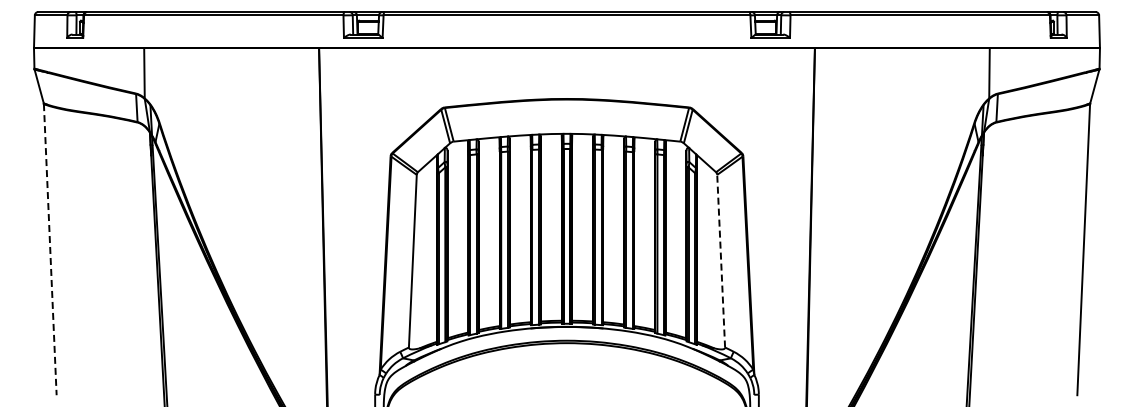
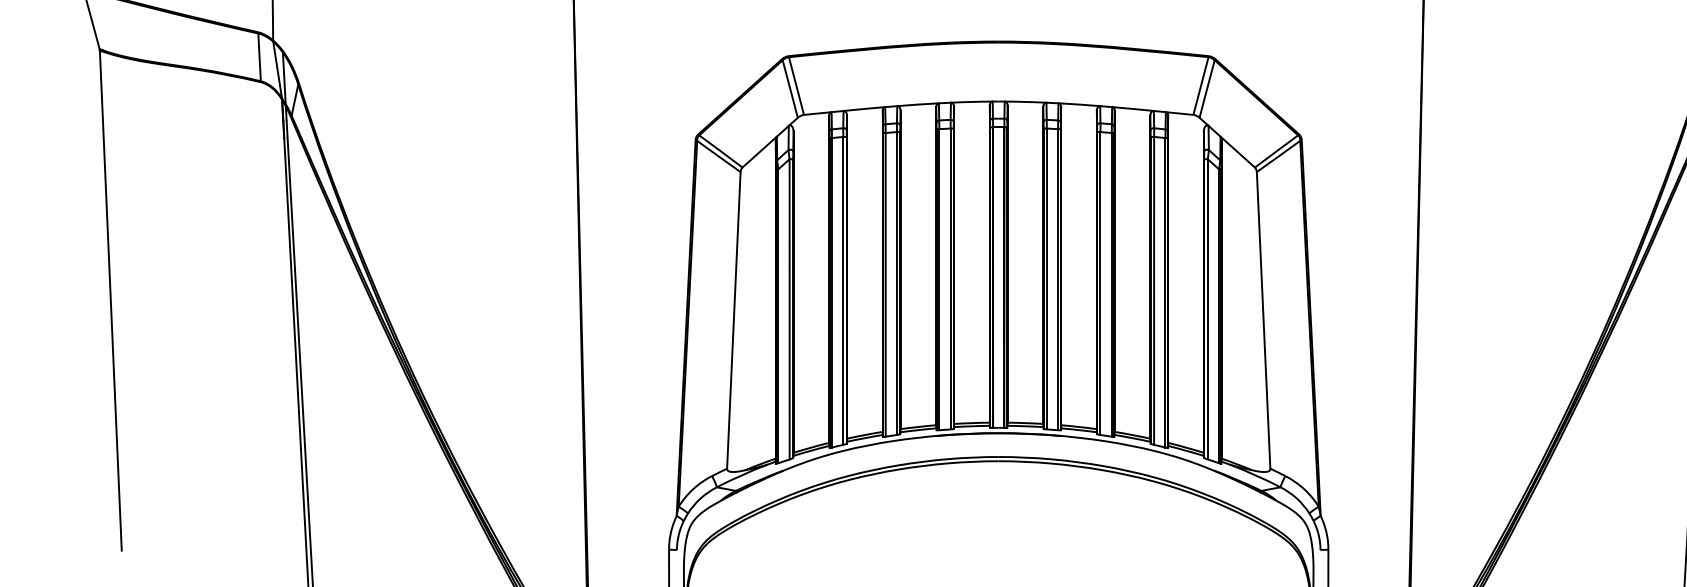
line: (50, 249) -> (111, 300), dashed -> solid
line: (721, 260) -> (1264, 319), dashed -> solid

